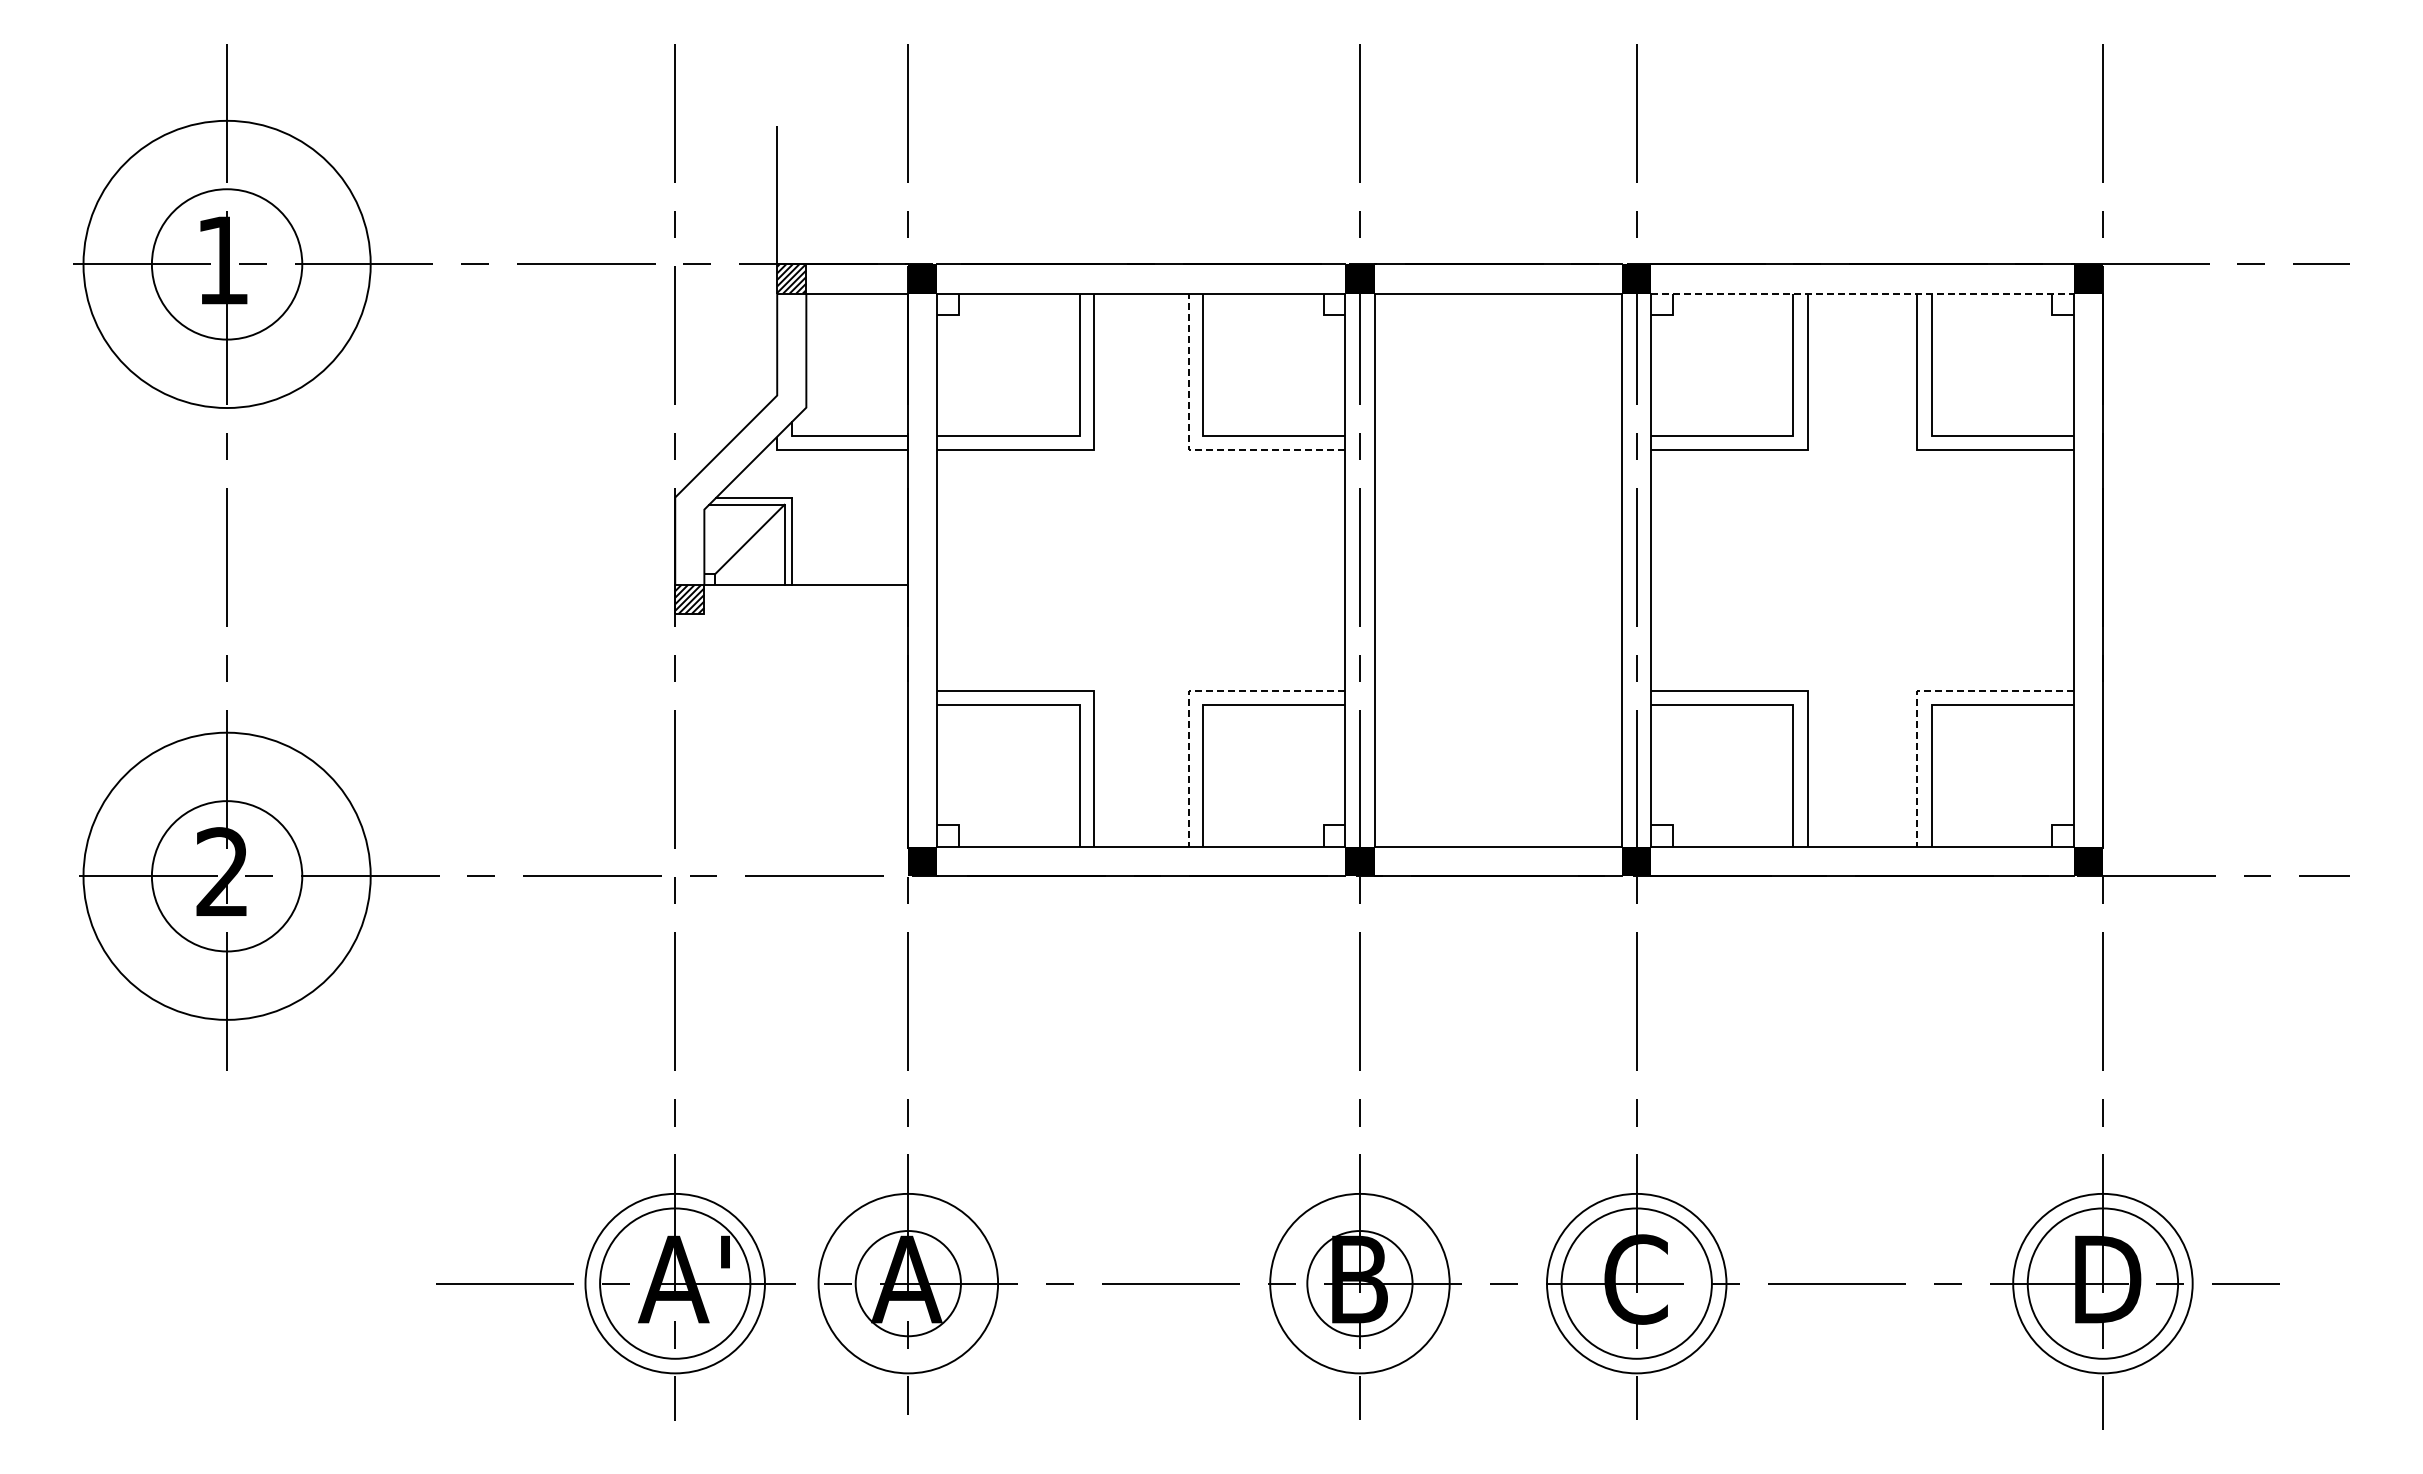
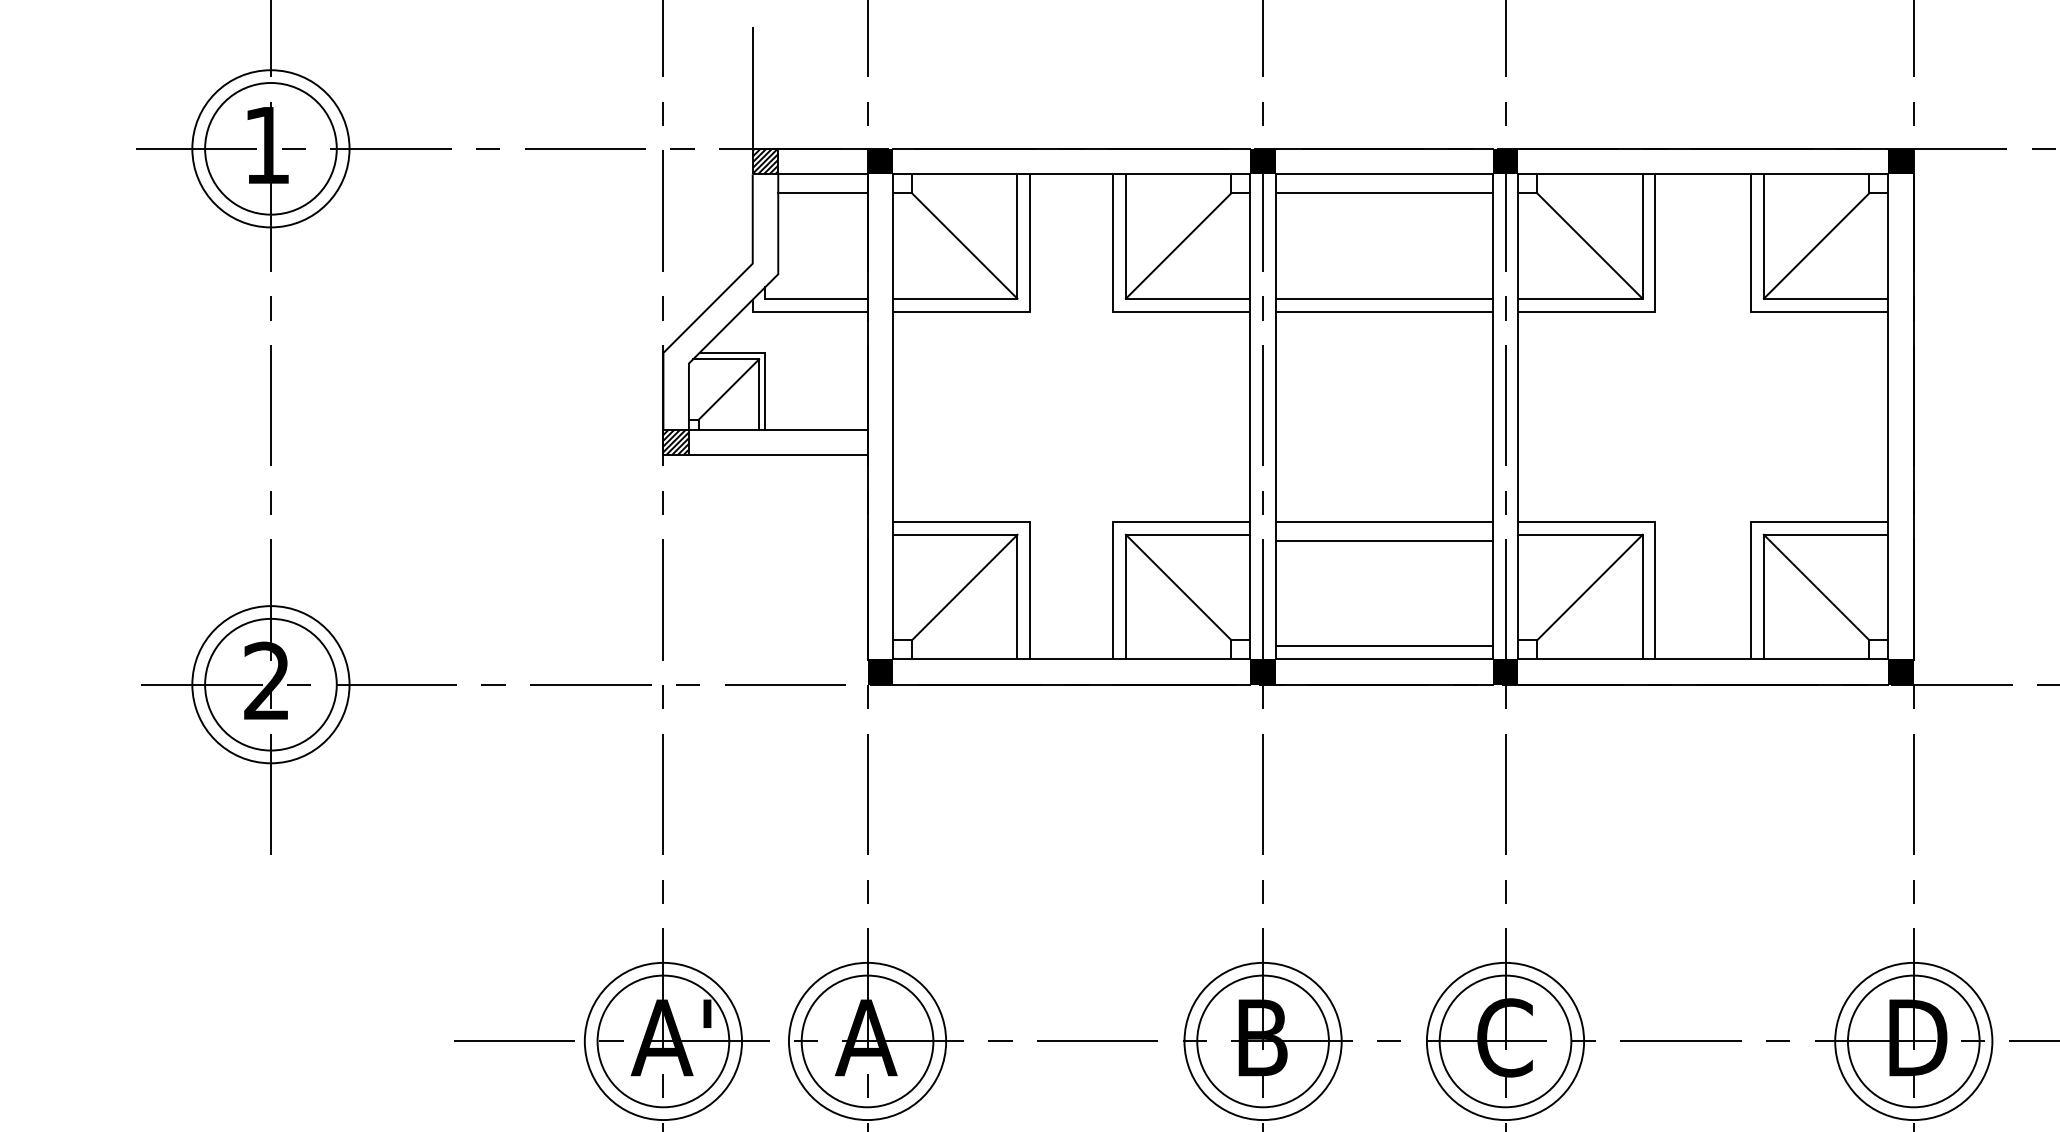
circle: (226, 264) -> (270, 148), size x0.62
line: (1863, 293) -> (1704, 174), dashed -> solid
line: (857, 315) -> (823, 193), added
line: (1498, 315) -> (1384, 193), added
line: (1019, 375) -> (964, 246), added
line: (1263, 375) -> (1178, 246), added
line: (1733, 375) -> (1590, 246), added
line: (1991, 375) -> (1816, 246), added
line: (1498, 435) -> (1384, 298), added
line: (1188, 450) -> (1112, 311), dashed -> solid
line: (1498, 450) -> (1384, 311), added
line: (806, 614) -> (778, 455), added
line: (1188, 690) -> (1112, 521), dashed -> solid
line: (1498, 690) -> (1384, 521), added
line: (1917, 690) -> (1751, 521), dashed -> solid
line: (1498, 712) -> (1384, 541), added
line: (1019, 765) -> (964, 587), added
line: (1263, 765) -> (1178, 587), added
line: (1733, 765) -> (1590, 587), added
line: (1991, 765) -> (1816, 587), added
line: (1498, 832) -> (1384, 646), added
circle: (226, 876) -> (270, 684), size x0.62
circle: (908, 1283) -> (867, 1041), size x1.43
circle: (1359, 1283) -> (1262, 1041), size x1.43

